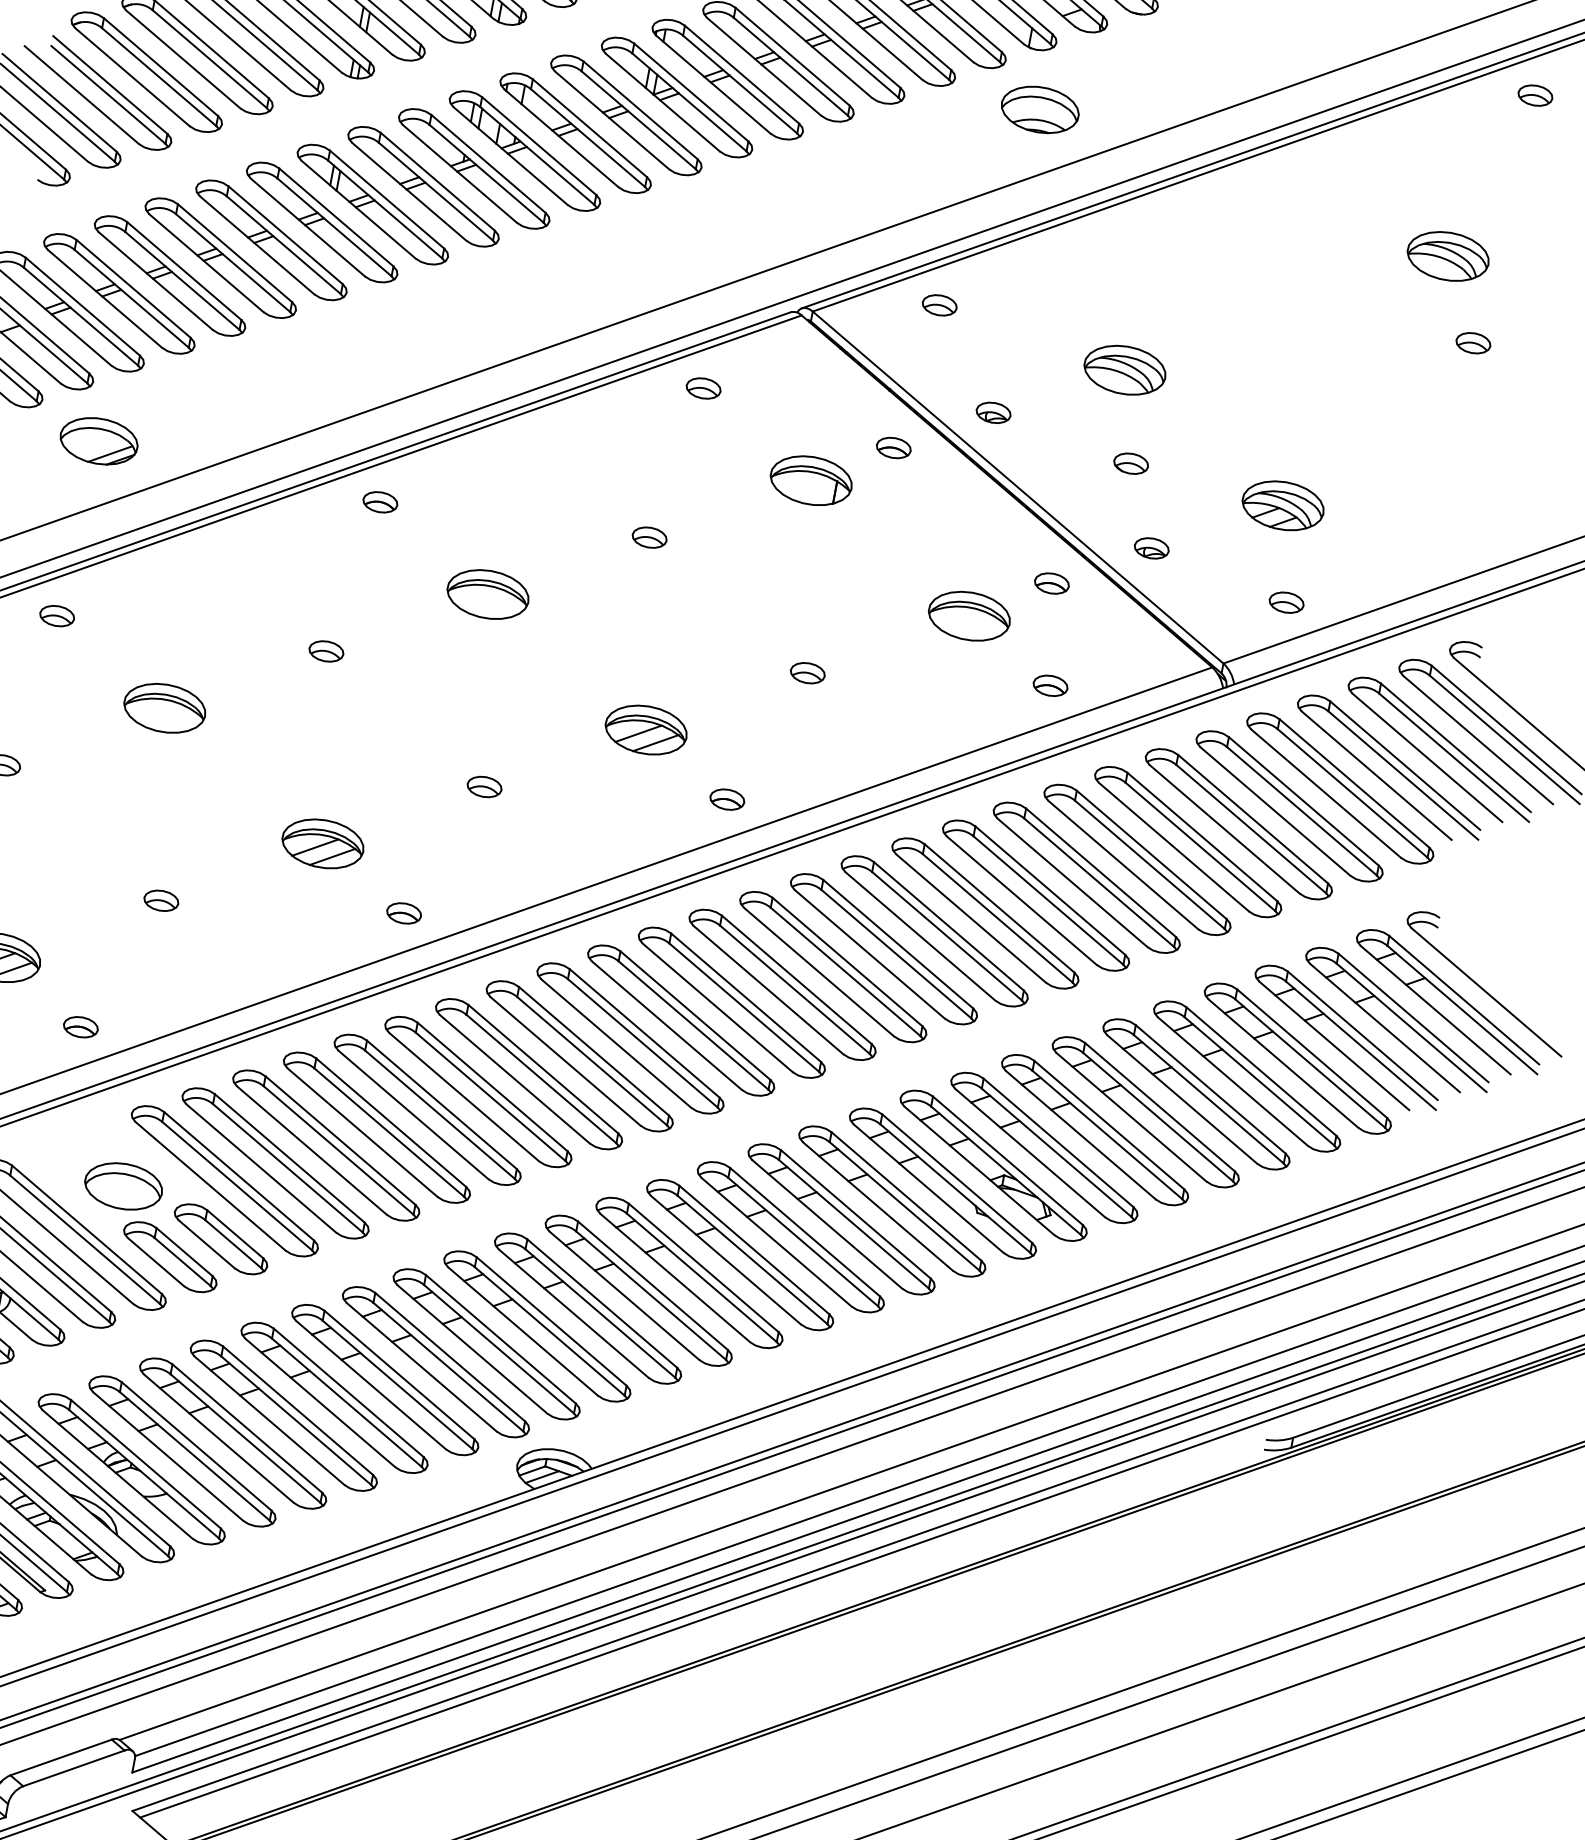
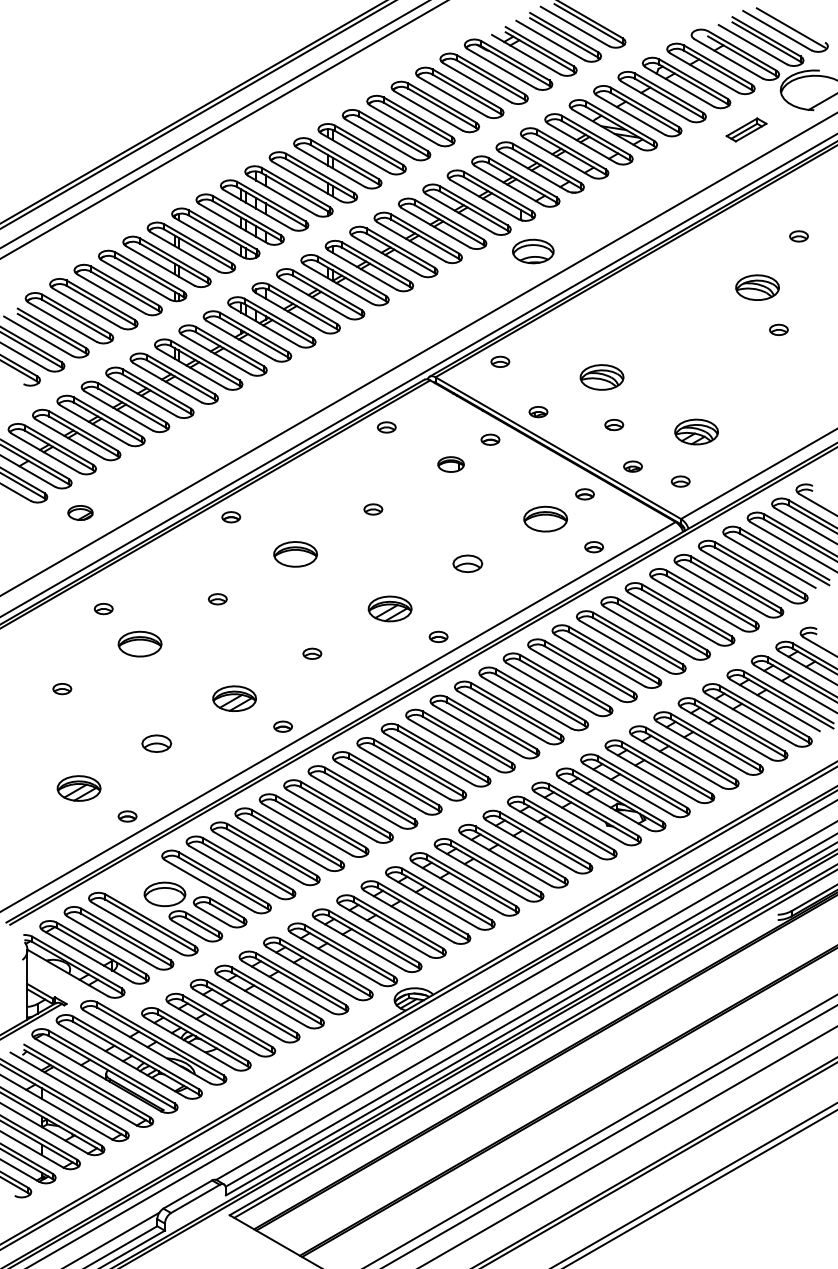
part: (1534, 95) -> (798, 236), moved
part: (99, 440) -> (80, 512), size x0.6
part: (810, 480) -> (450, 464), size x0.6
part: (1286, 602) -> (680, 481), moved
part: (56, 616) -> (103, 609), moved
part: (806, 673) -> (467, 564), size x1.6
part: (160, 900) -> (156, 743), size x1.6

